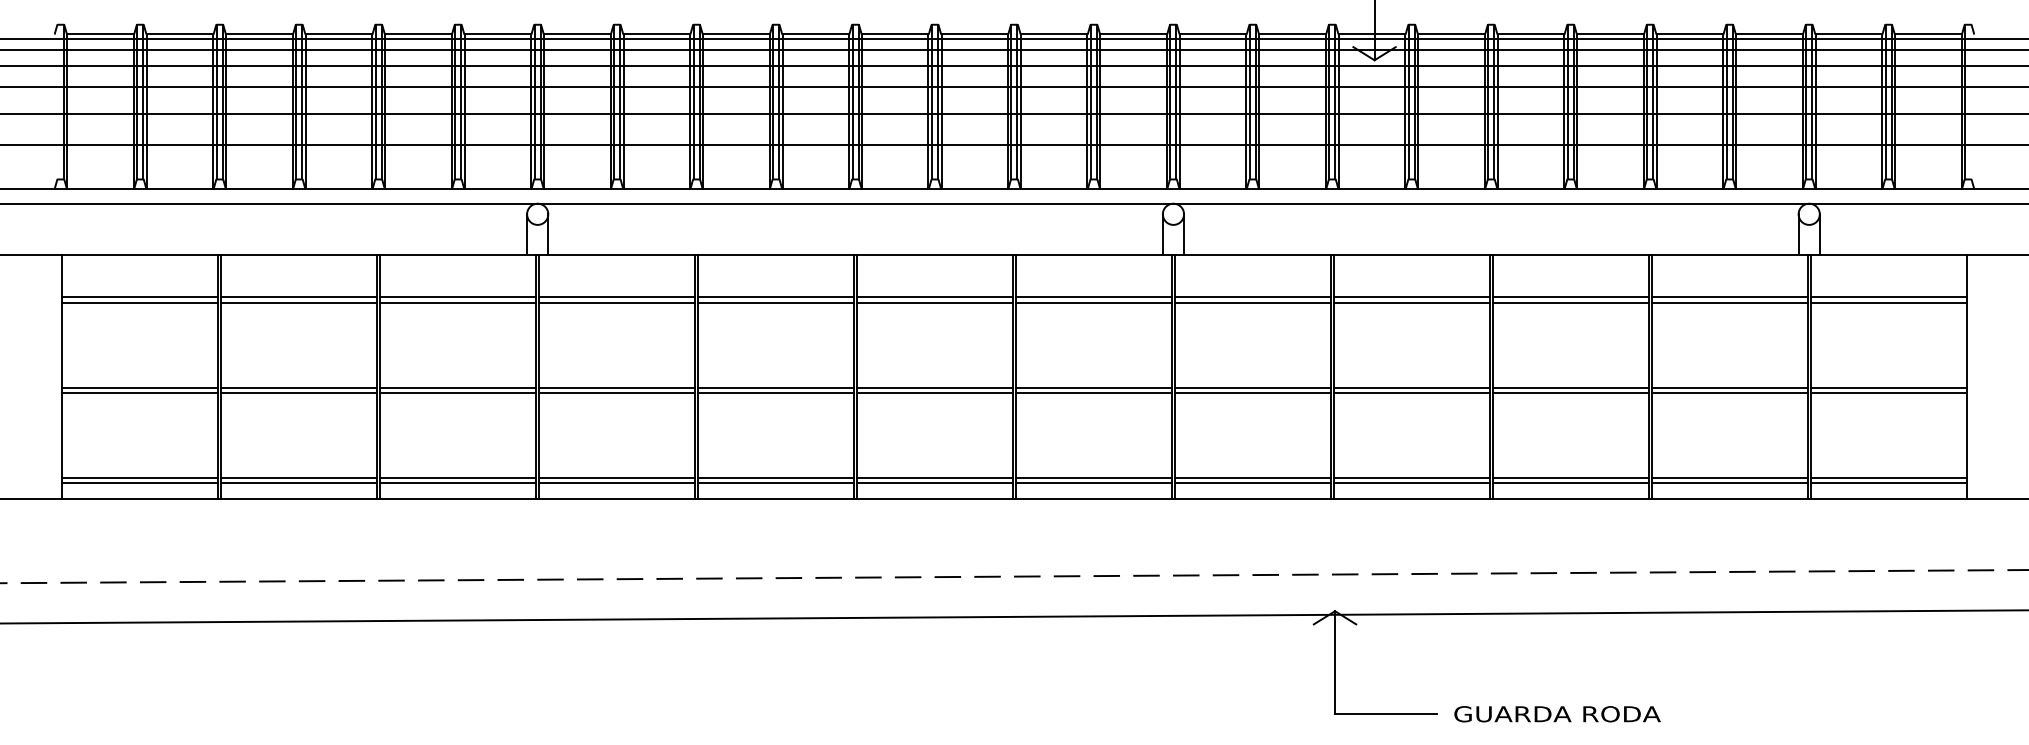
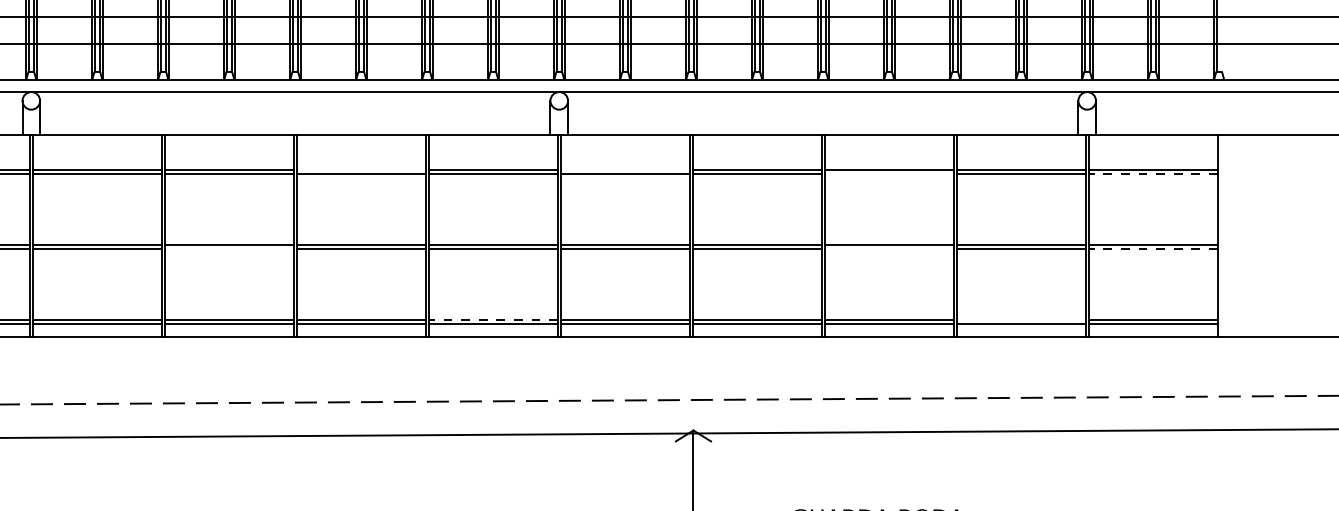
line: (934, 297) -> (360, 169), removed
line: (1252, 297) -> (624, 169), removed
line: (1570, 302) -> (888, 174), removed
line: (1888, 302) -> (1153, 174), solid -> dashed
line: (775, 392) -> (228, 248), removed
line: (1570, 392) -> (888, 248), removed
line: (1888, 392) -> (1153, 248), solid -> dashed
line: (1093, 477) -> (492, 319), solid -> dashed
line: (1729, 477) -> (1021, 319), removed

